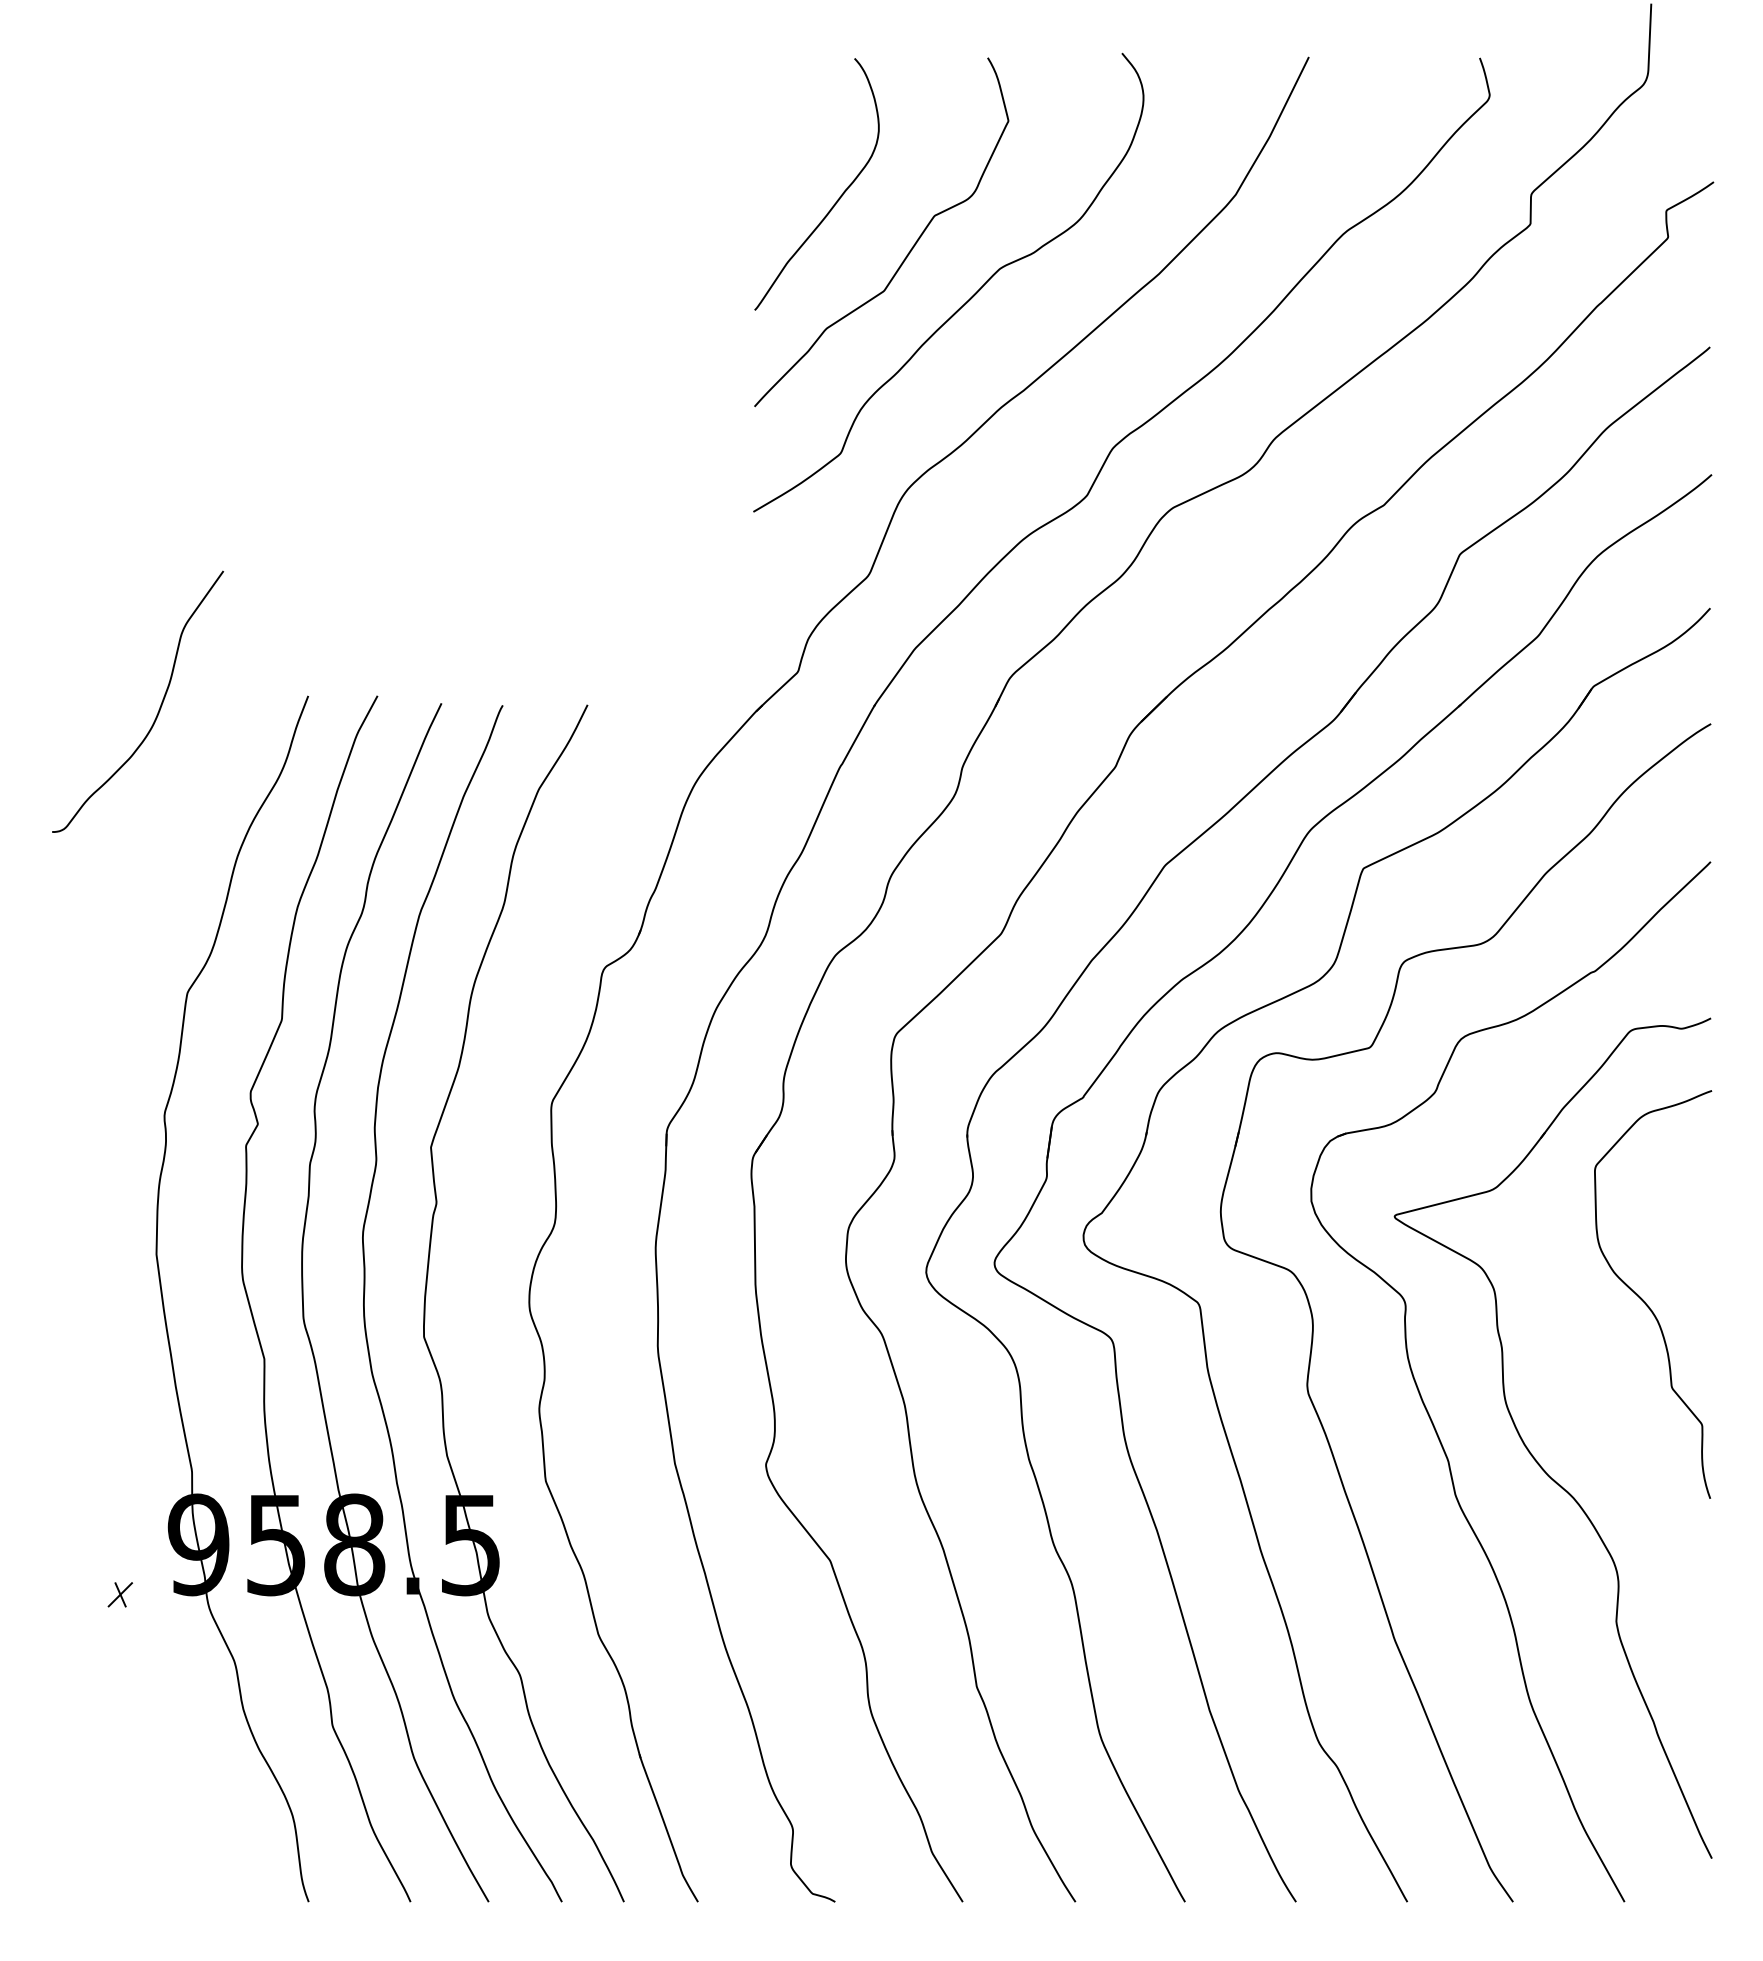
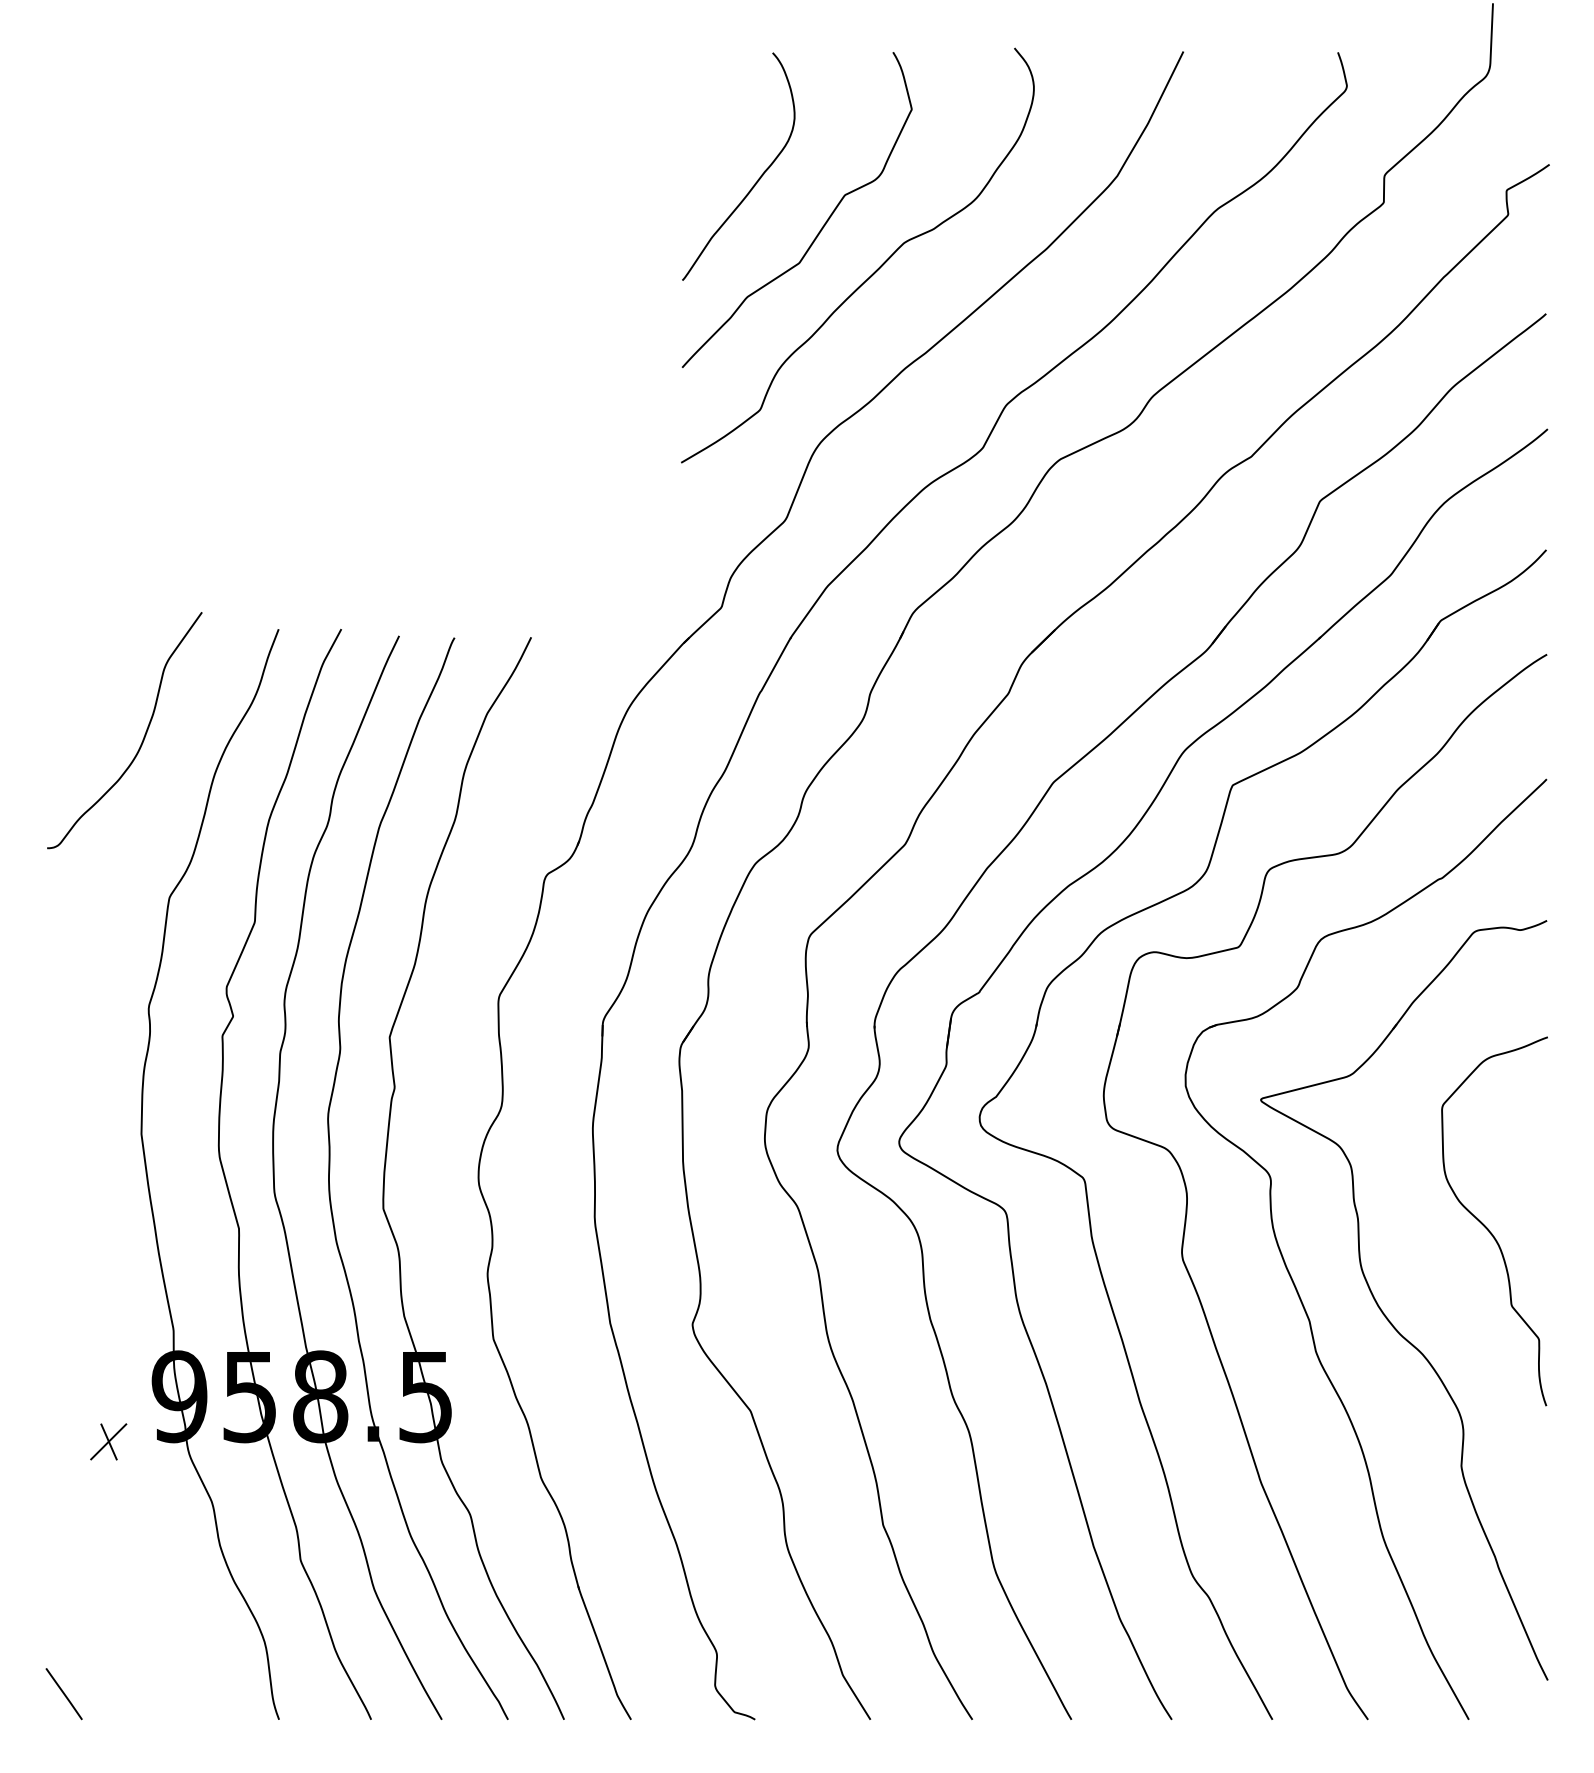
curve: (158, 708) -> (143, 736), moved
curve: (1645, 1301) -> (1487, 1227), moved
part: (120, 1594) -> (108, 1441), size x1.67
line: (70, 1874) -> (63, 1694), added

